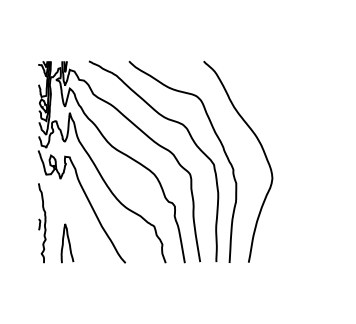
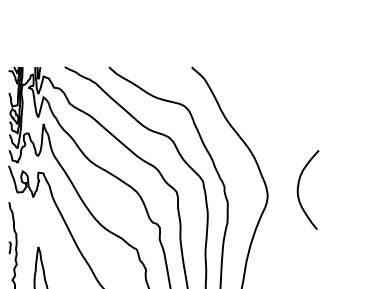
curve: (300, 172) -> (298, 190), added

